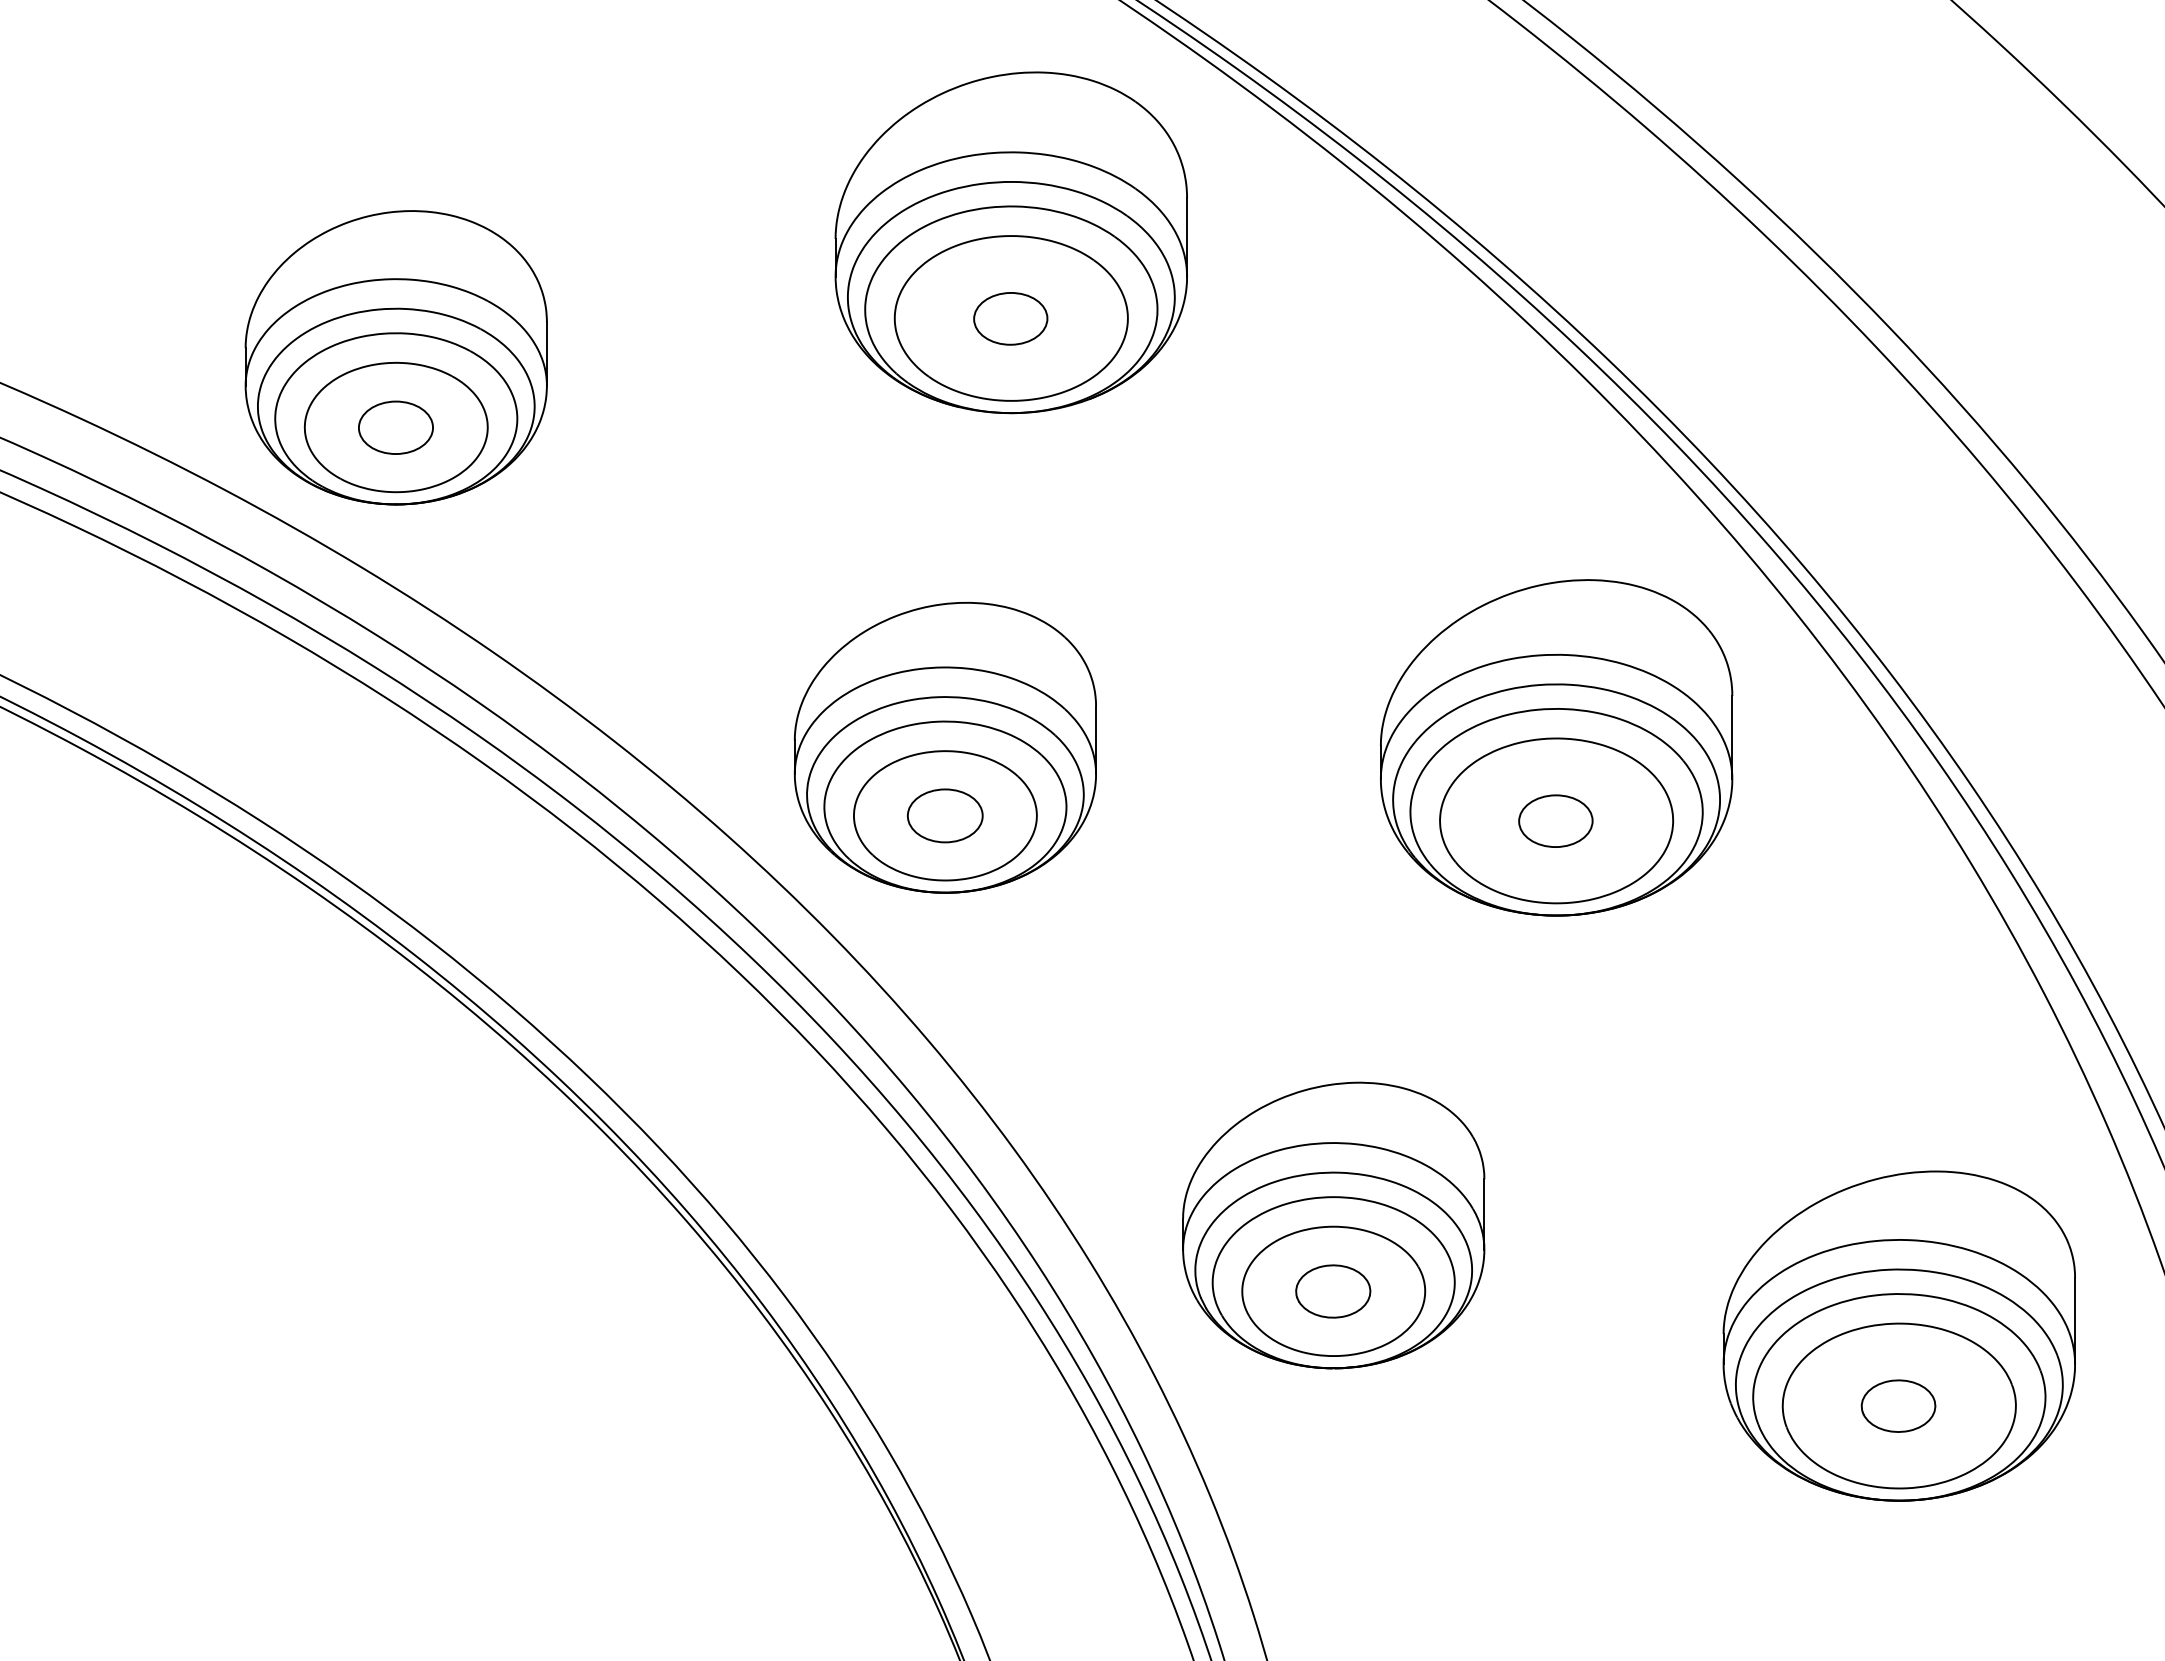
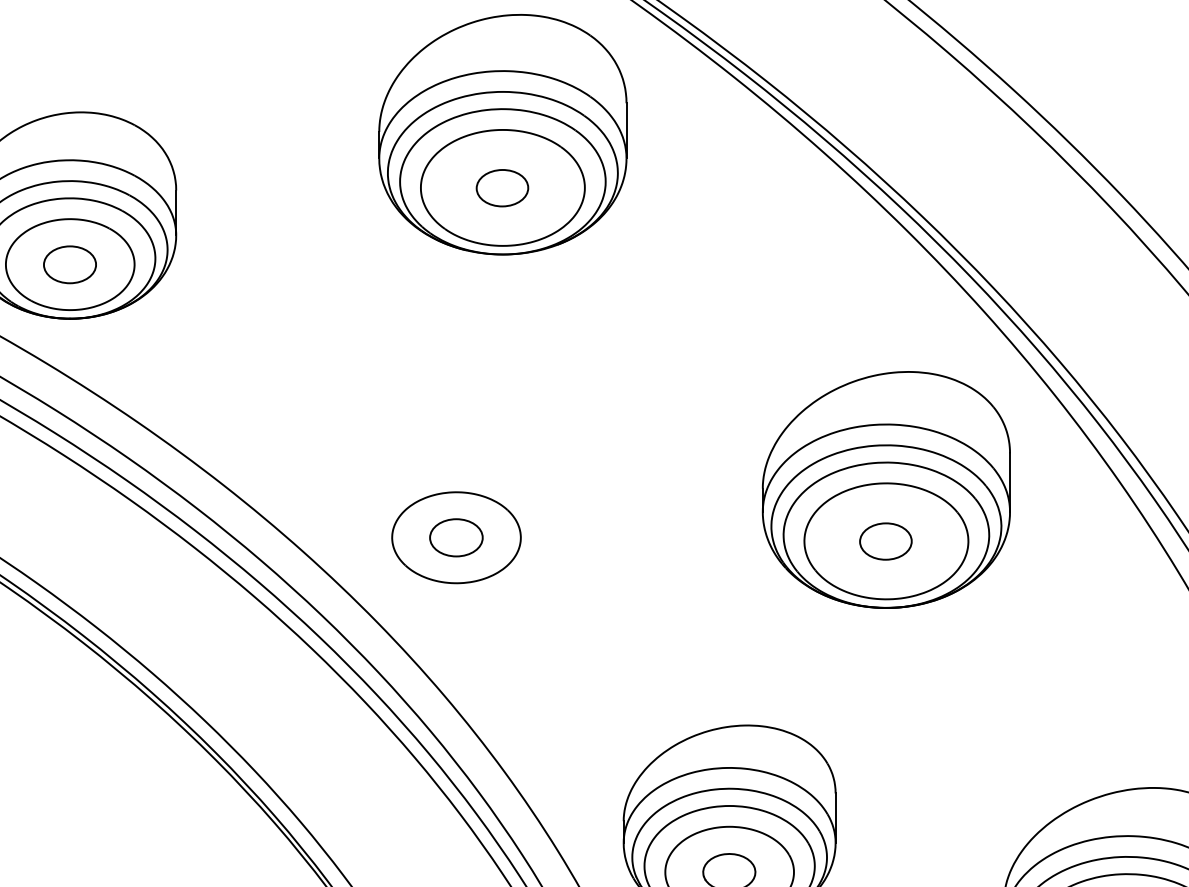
part: (944, 747) -> (455, 489), removed

